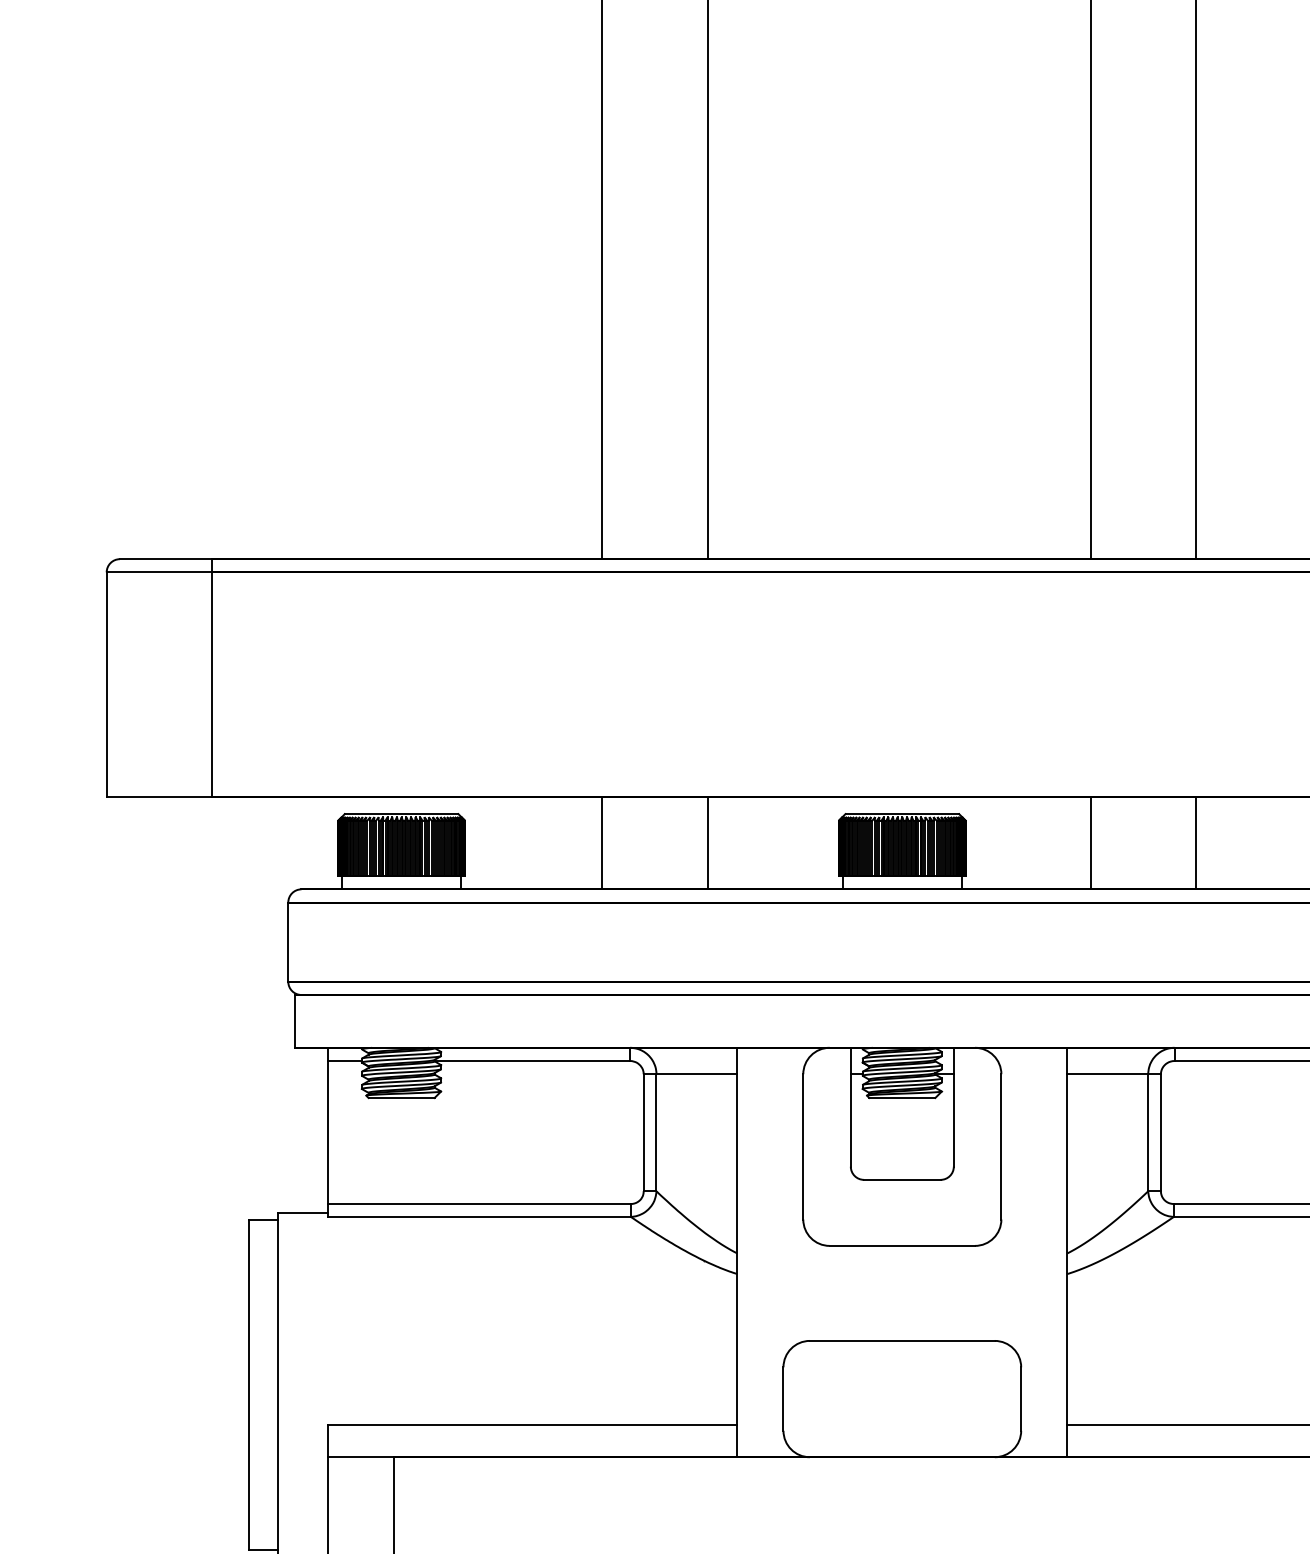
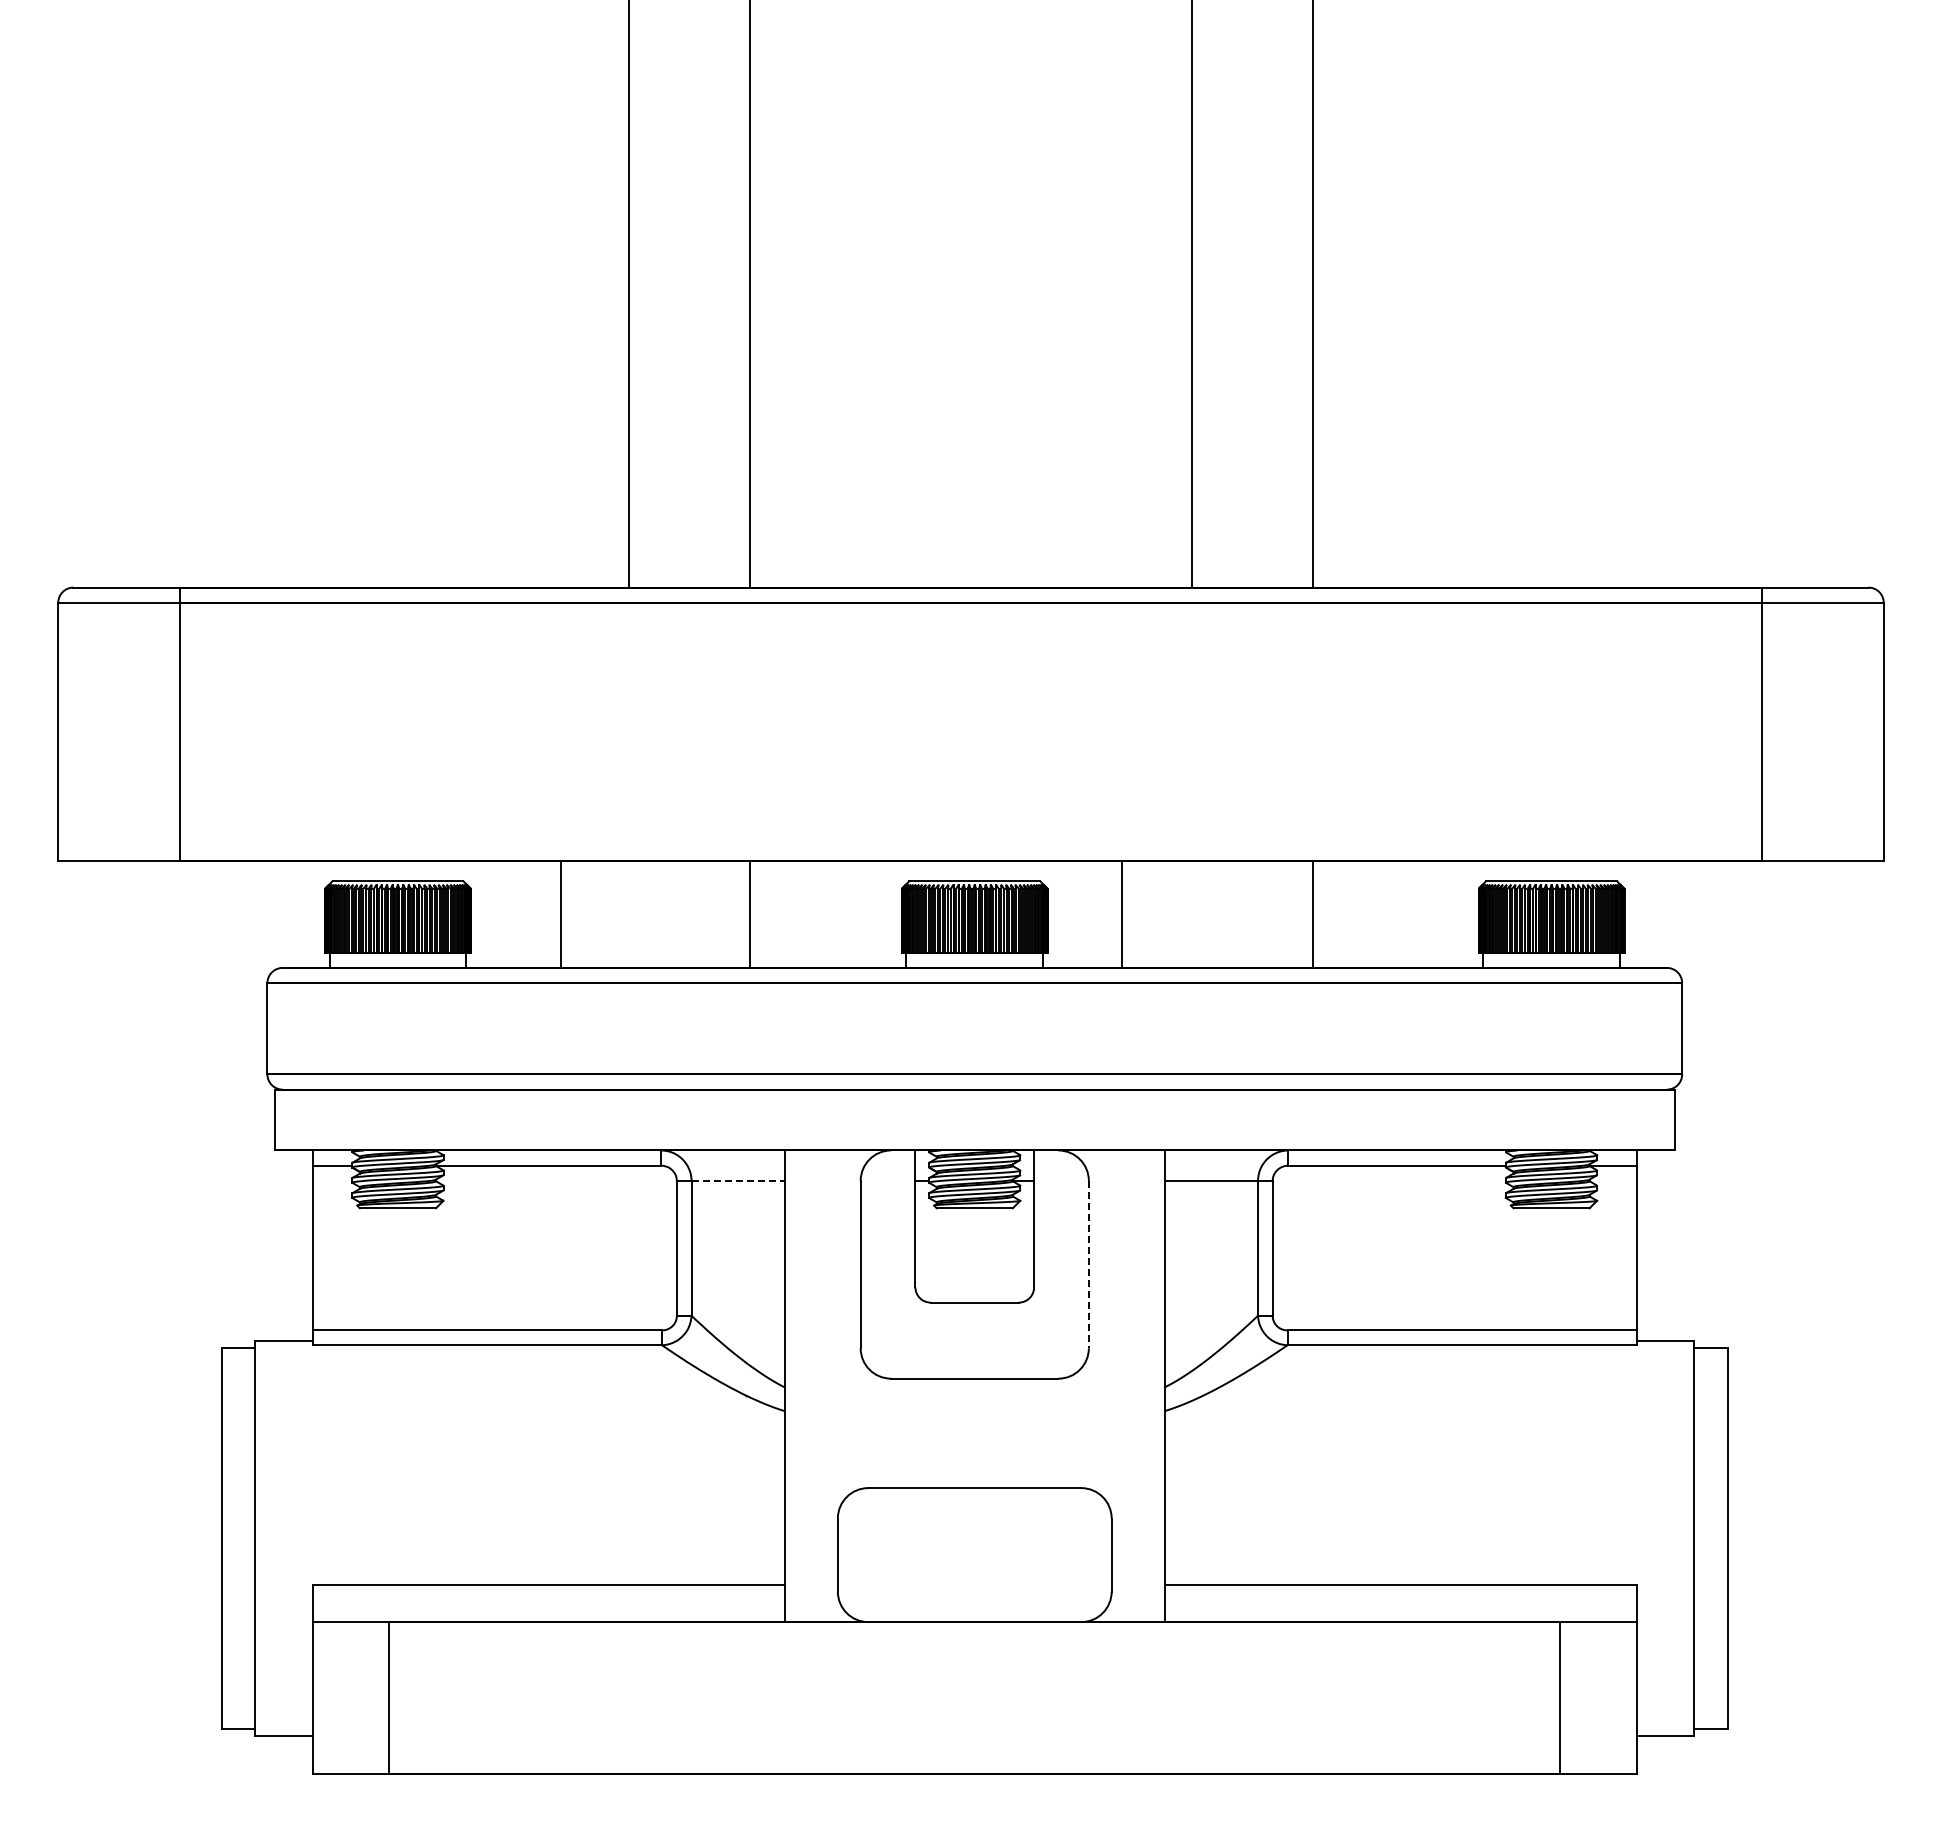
line: (601, 842) -> (560, 914), moved
line: (1090, 842) -> (1121, 914), moved
line: (697, 1073) -> (738, 1180), solid -> dashed
line: (1001, 1146) -> (1088, 1264), solid -> dashed

